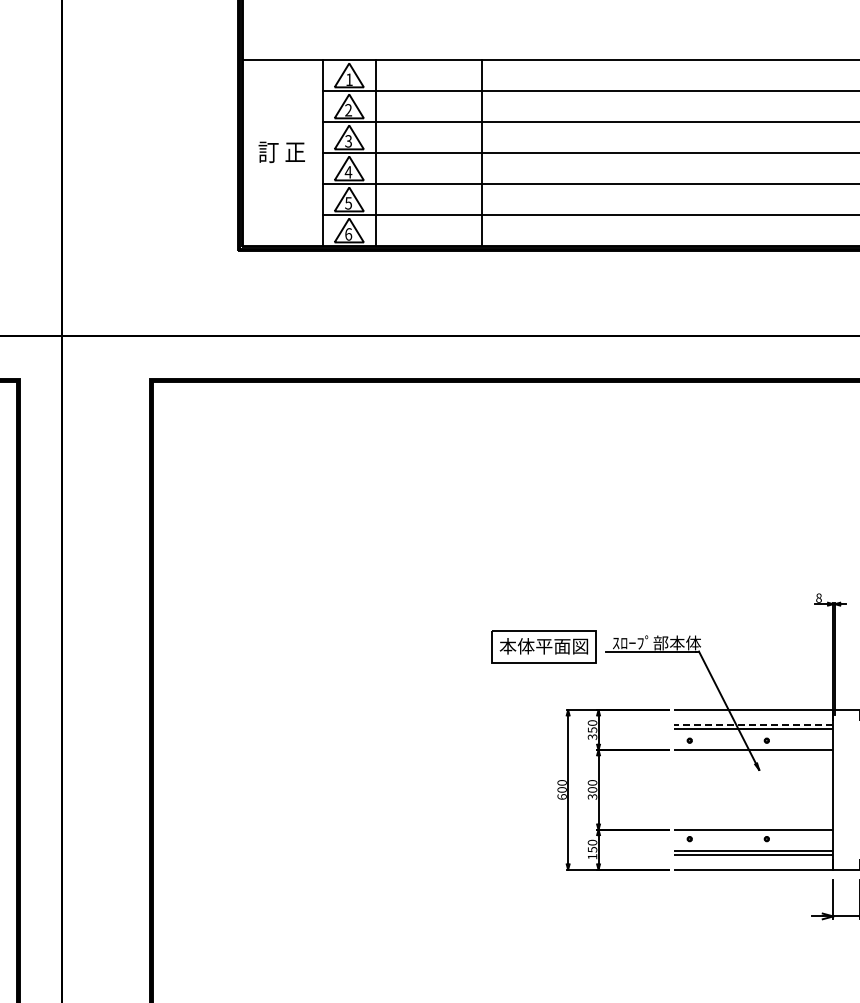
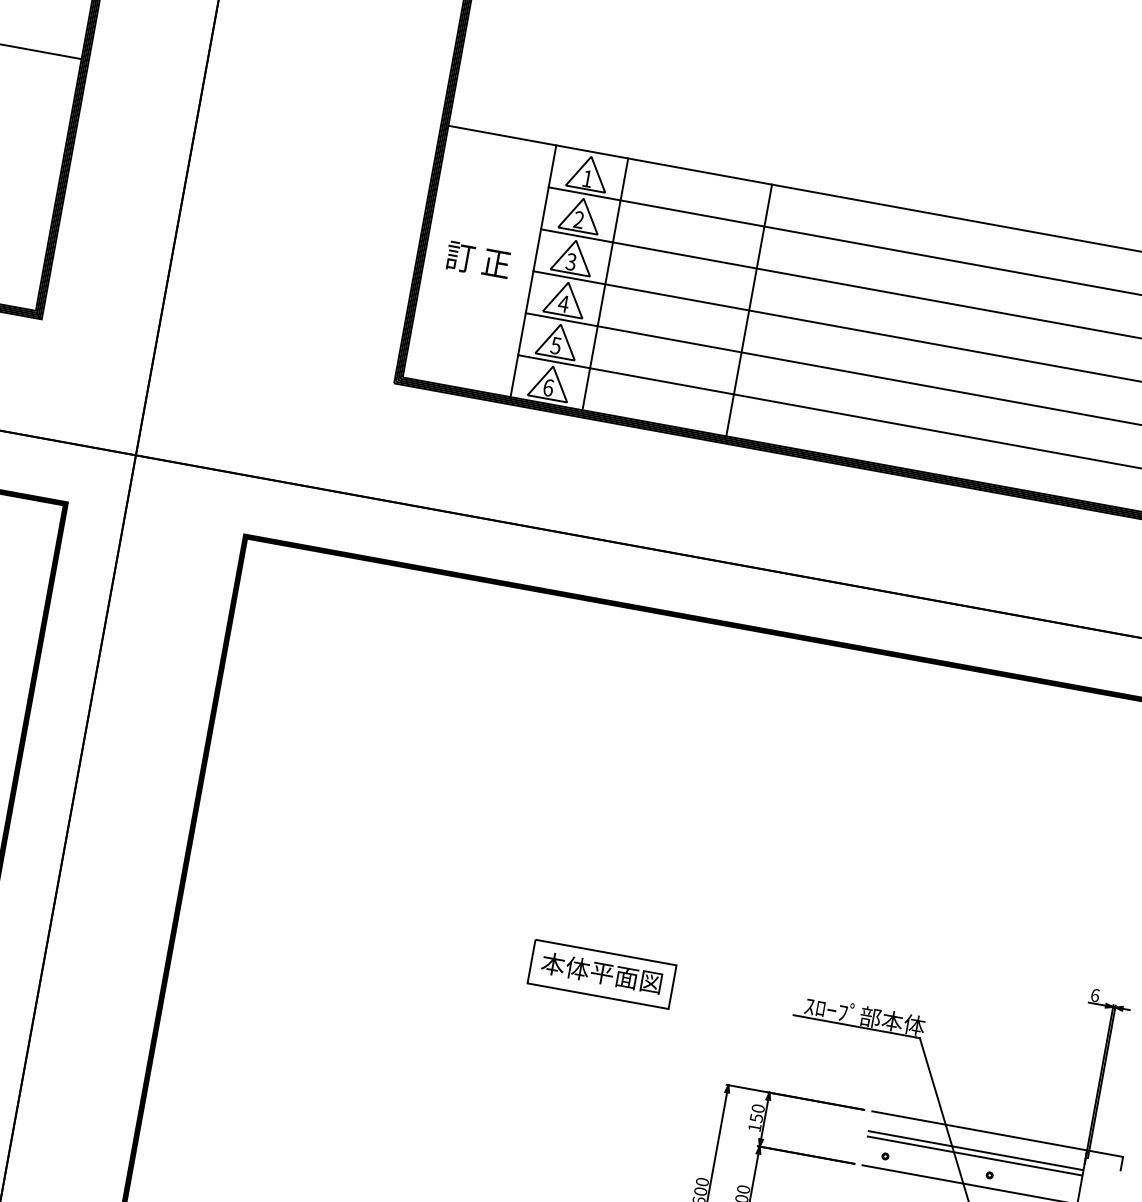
text: (818, 597) -> (1094, 994), 8 -> 6
part: (543, 646) -> (601, 973), moved
line: (753, 724) -> (975, 1150), dashed -> solid
text: (592, 736) -> (754, 1126), 350 -> 150

